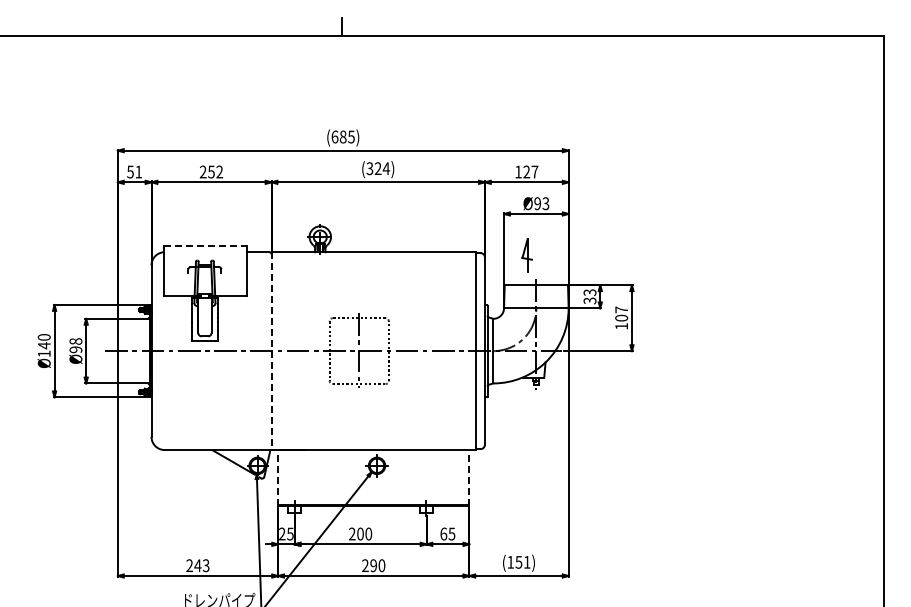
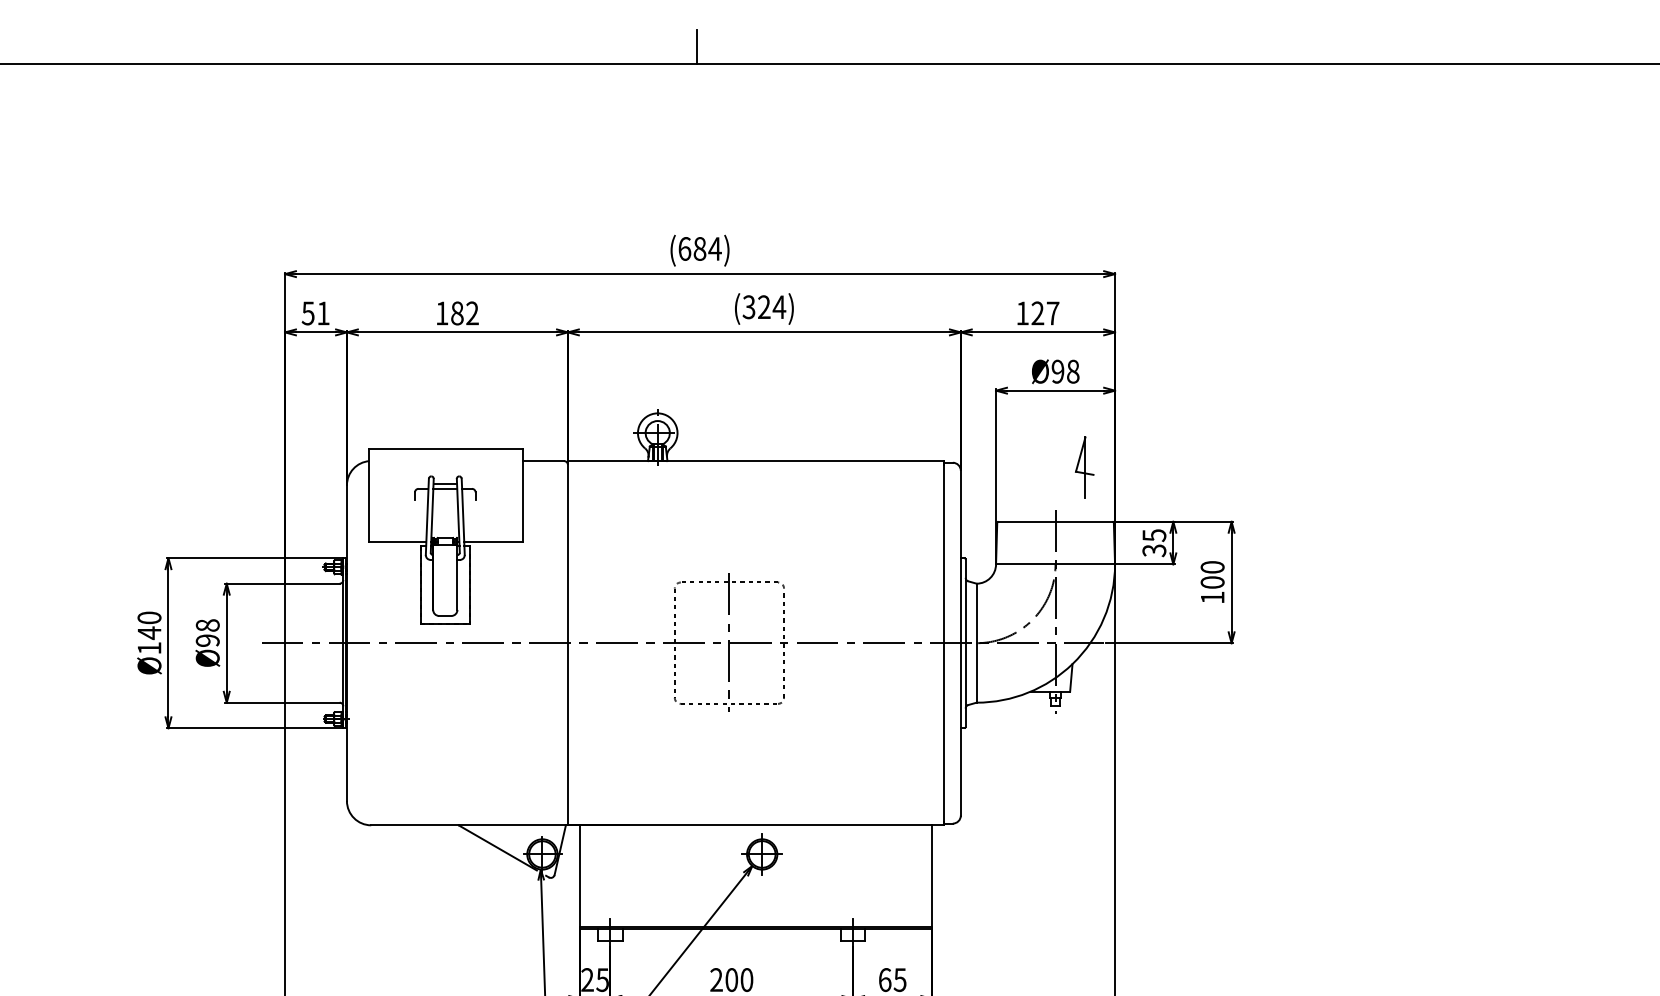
text: (351, 136) -> (715, 247), (685) -> (684)
text: (206, 171) -> (448, 312), 252 -> 182
text: (545, 203) -> (1072, 371), Ø93 -> Ø98
line: (205, 245) -> (446, 448), dashed -> solid
part: (526, 255) -> (1083, 467), moved
text: (589, 292) -> (1153, 535), 33 -> 35
text: (621, 309) -> (1212, 566), 107 -> 100
line: (271, 351) -> (567, 643), dashed -> solid
line: (278, 477) -> (580, 875), dashed -> solid
line: (469, 477) -> (932, 875), dashed -> solid

